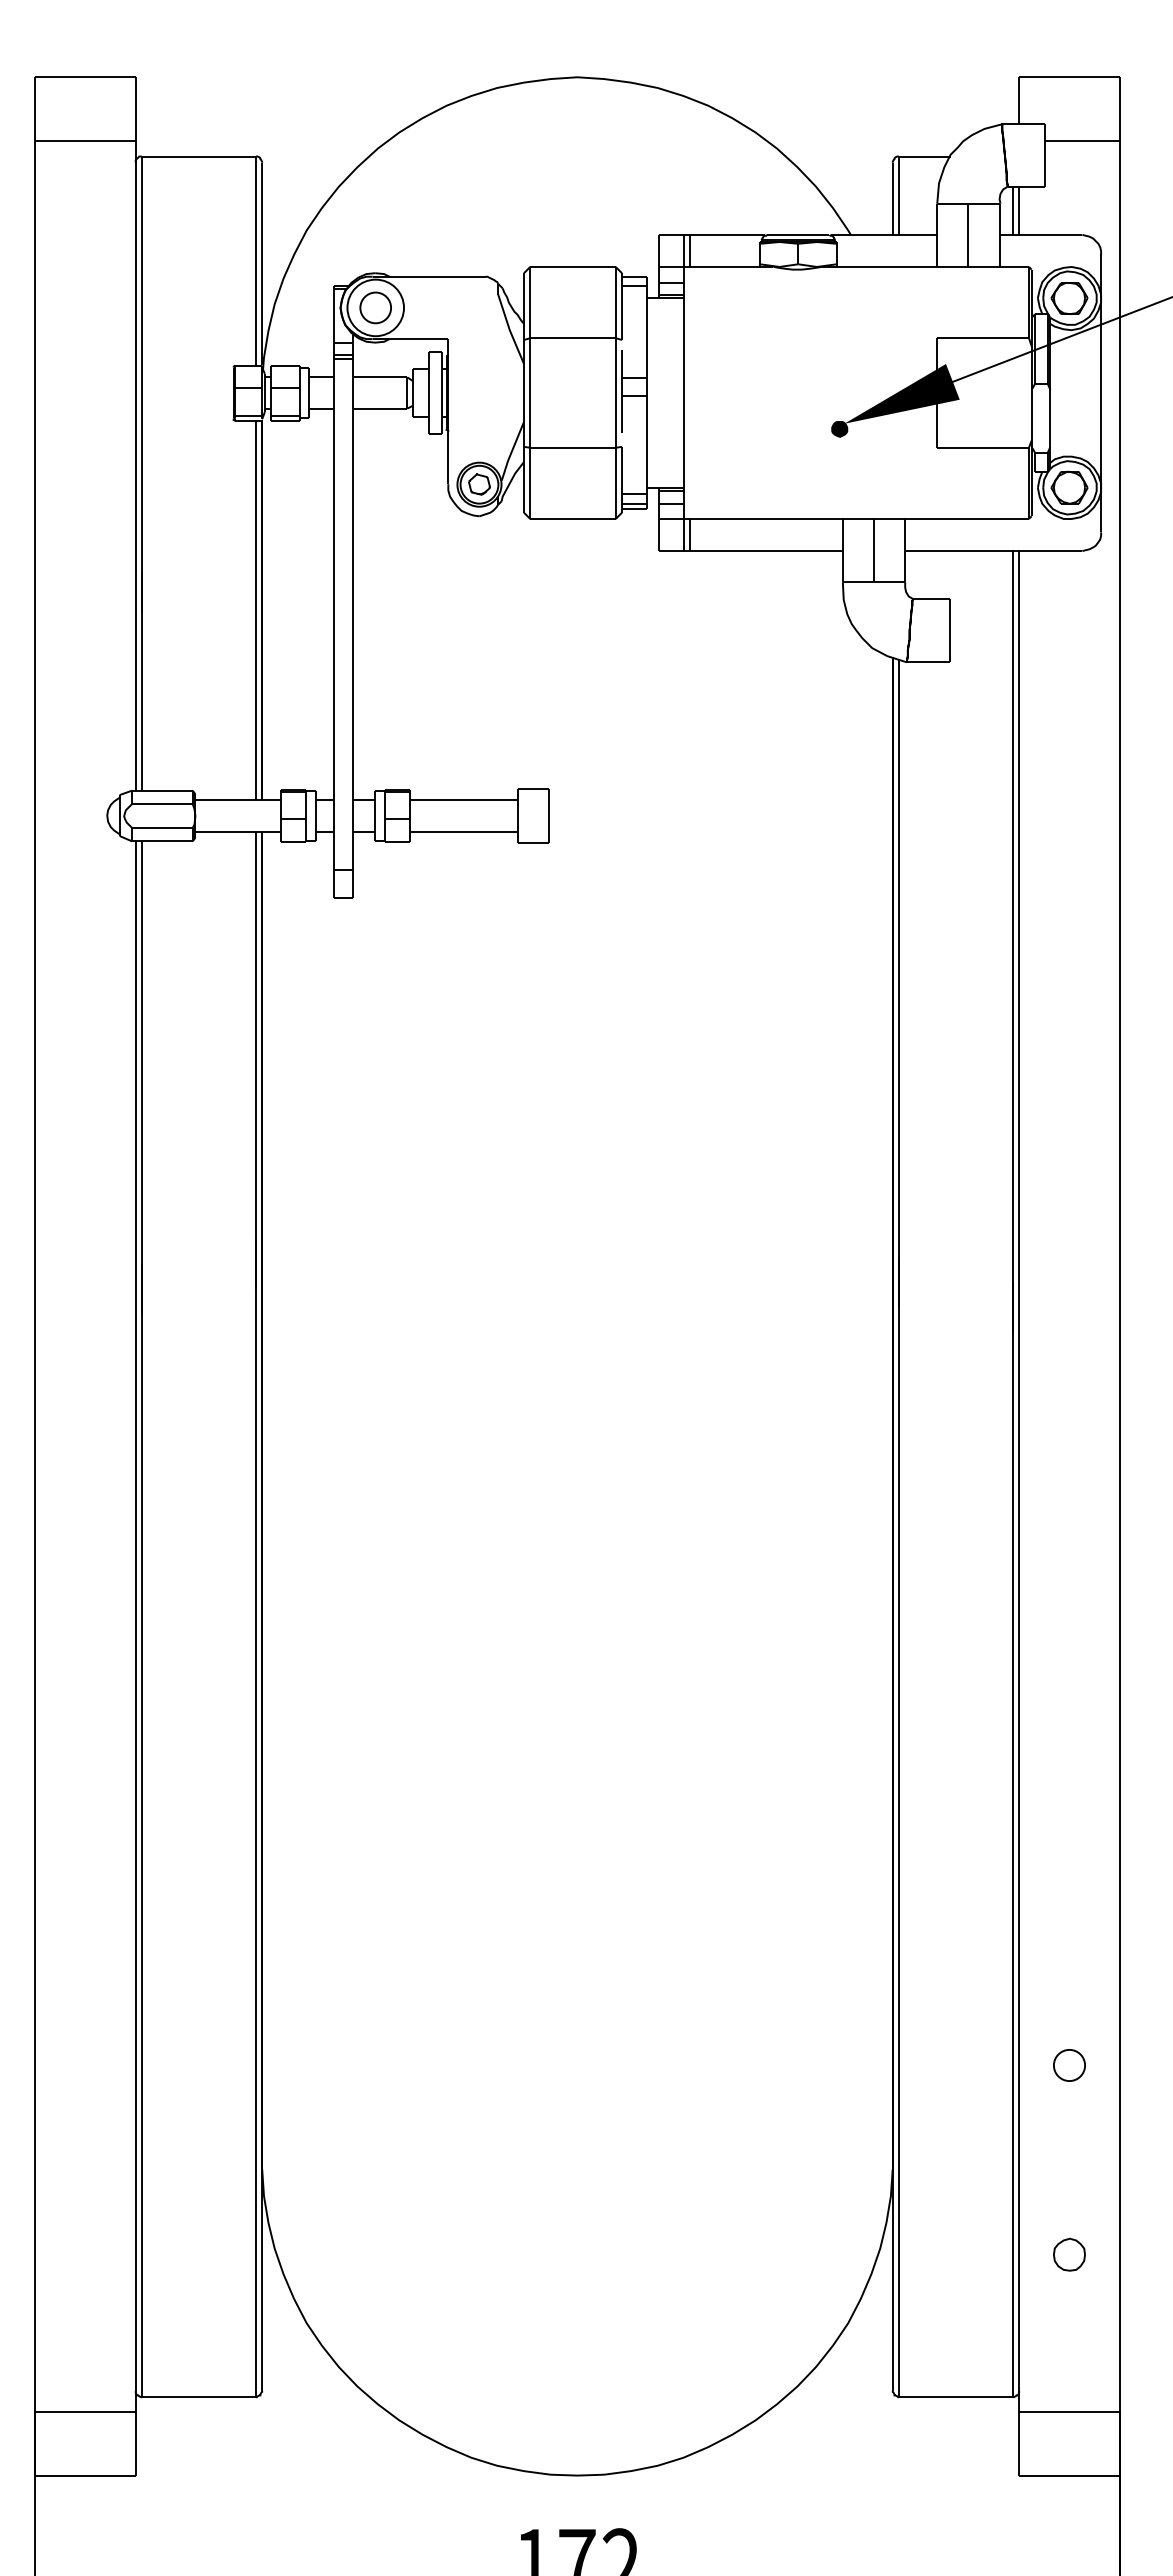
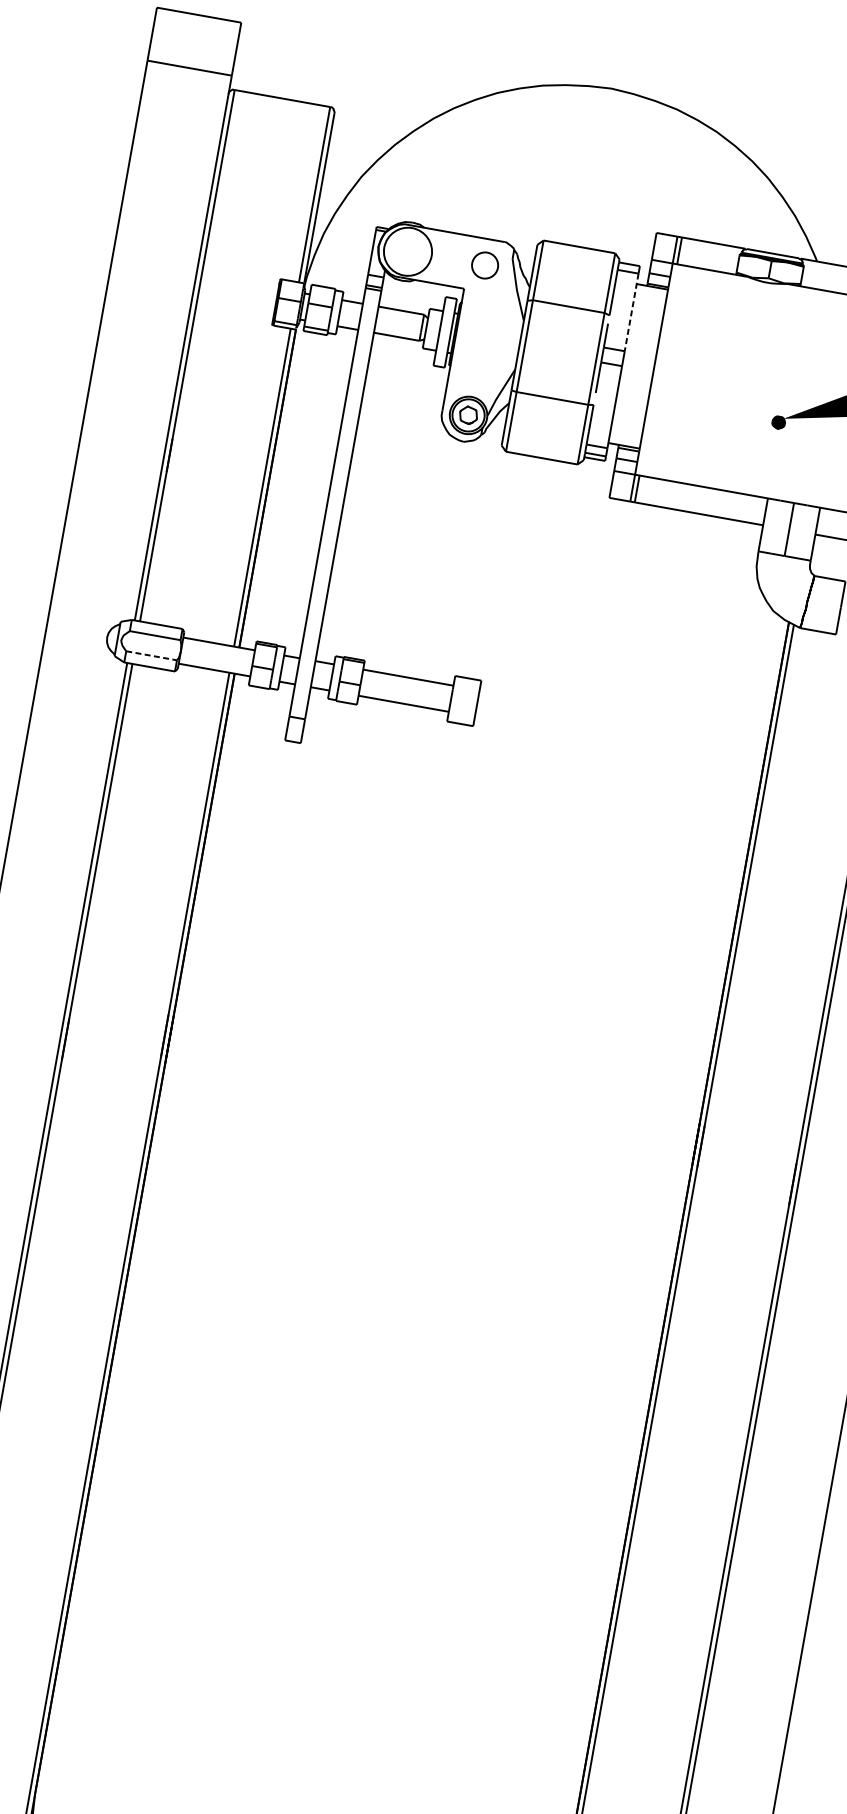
circle: (375, 307) -> (484, 265), moved
line: (646, 332) -> (631, 312), solid -> dashed
line: (162, 828) -> (151, 656), solid -> dashed

